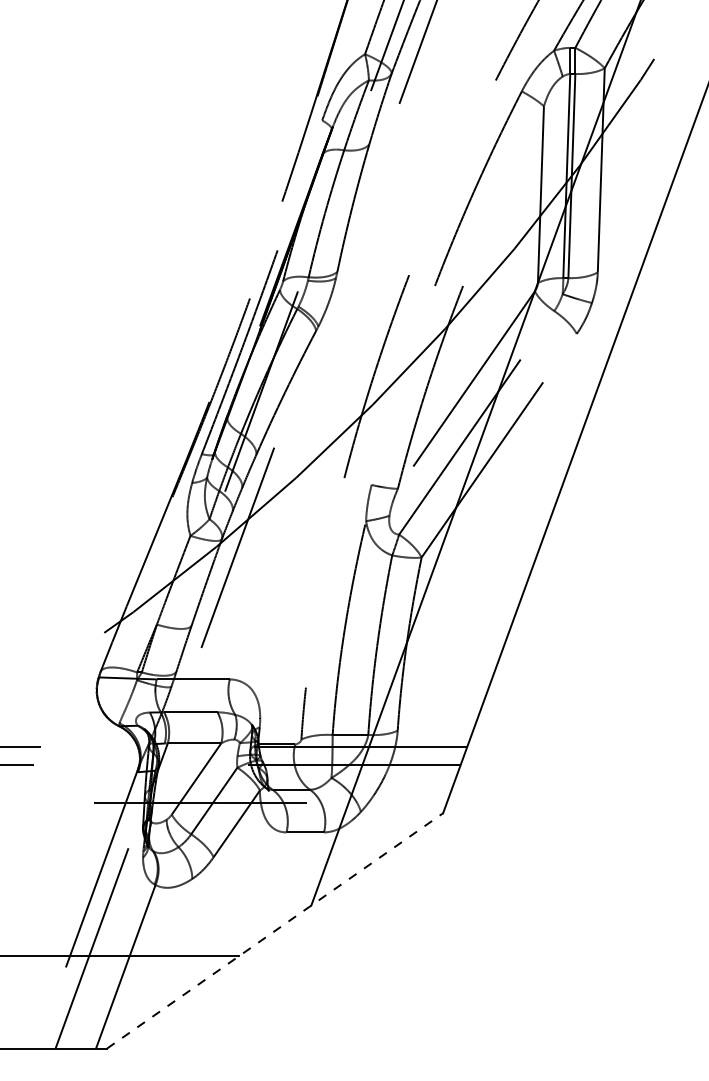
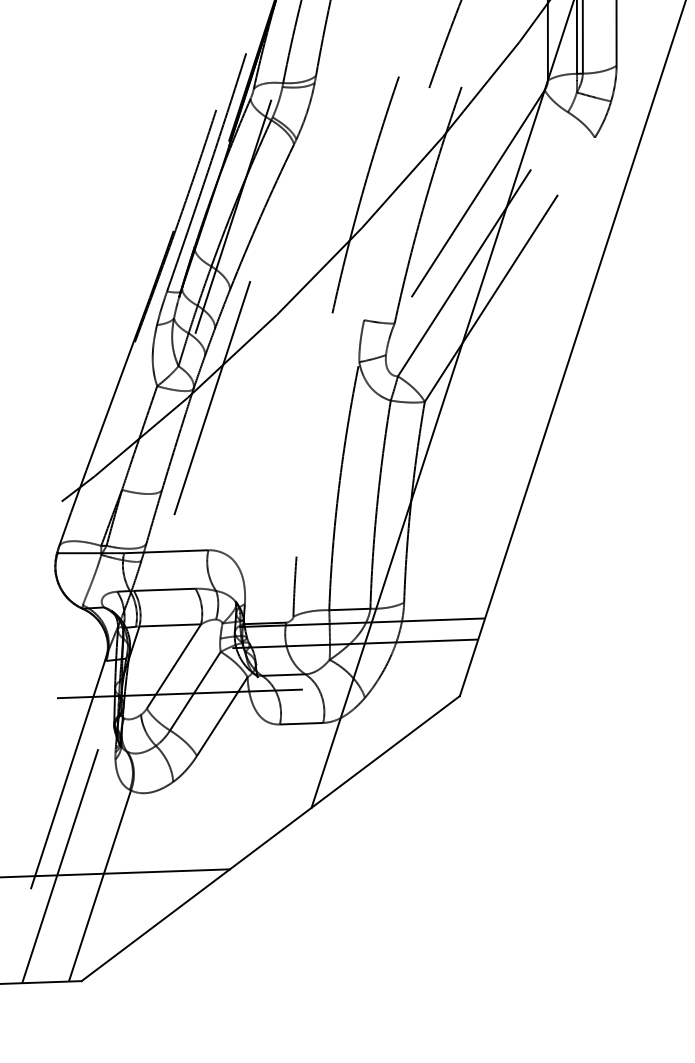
line: (275, 930) -> (271, 838), dashed -> solid

